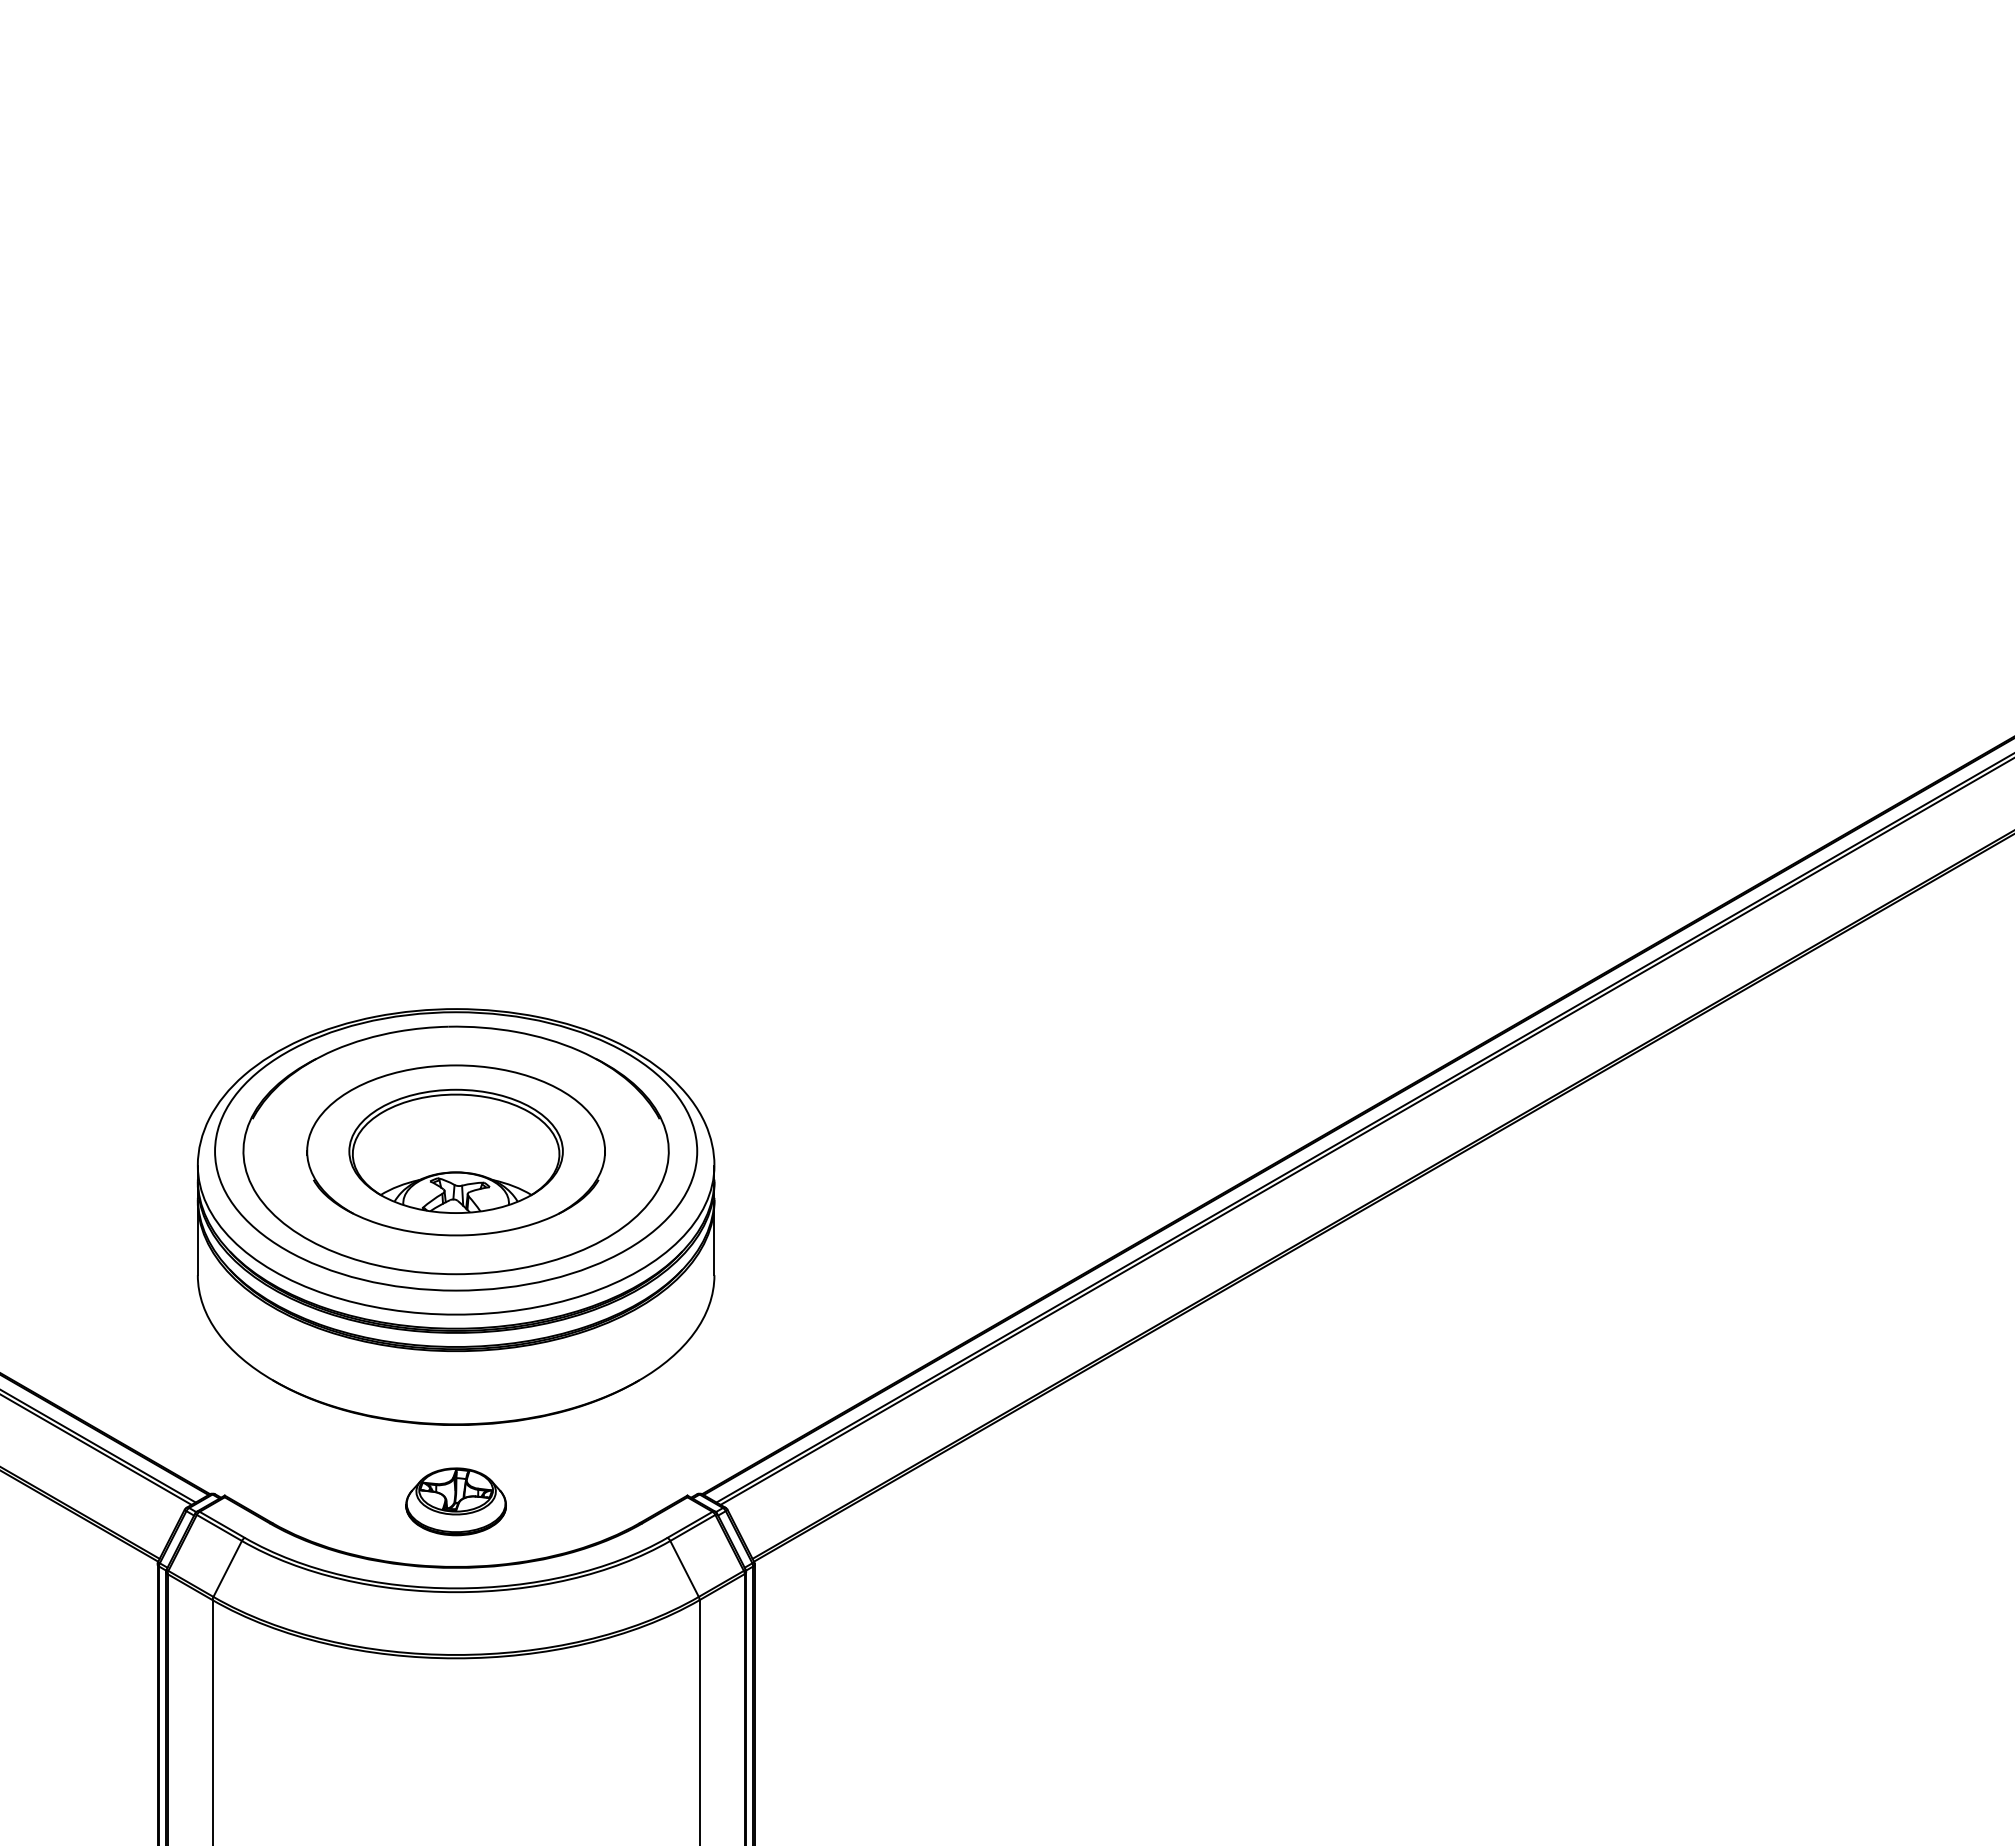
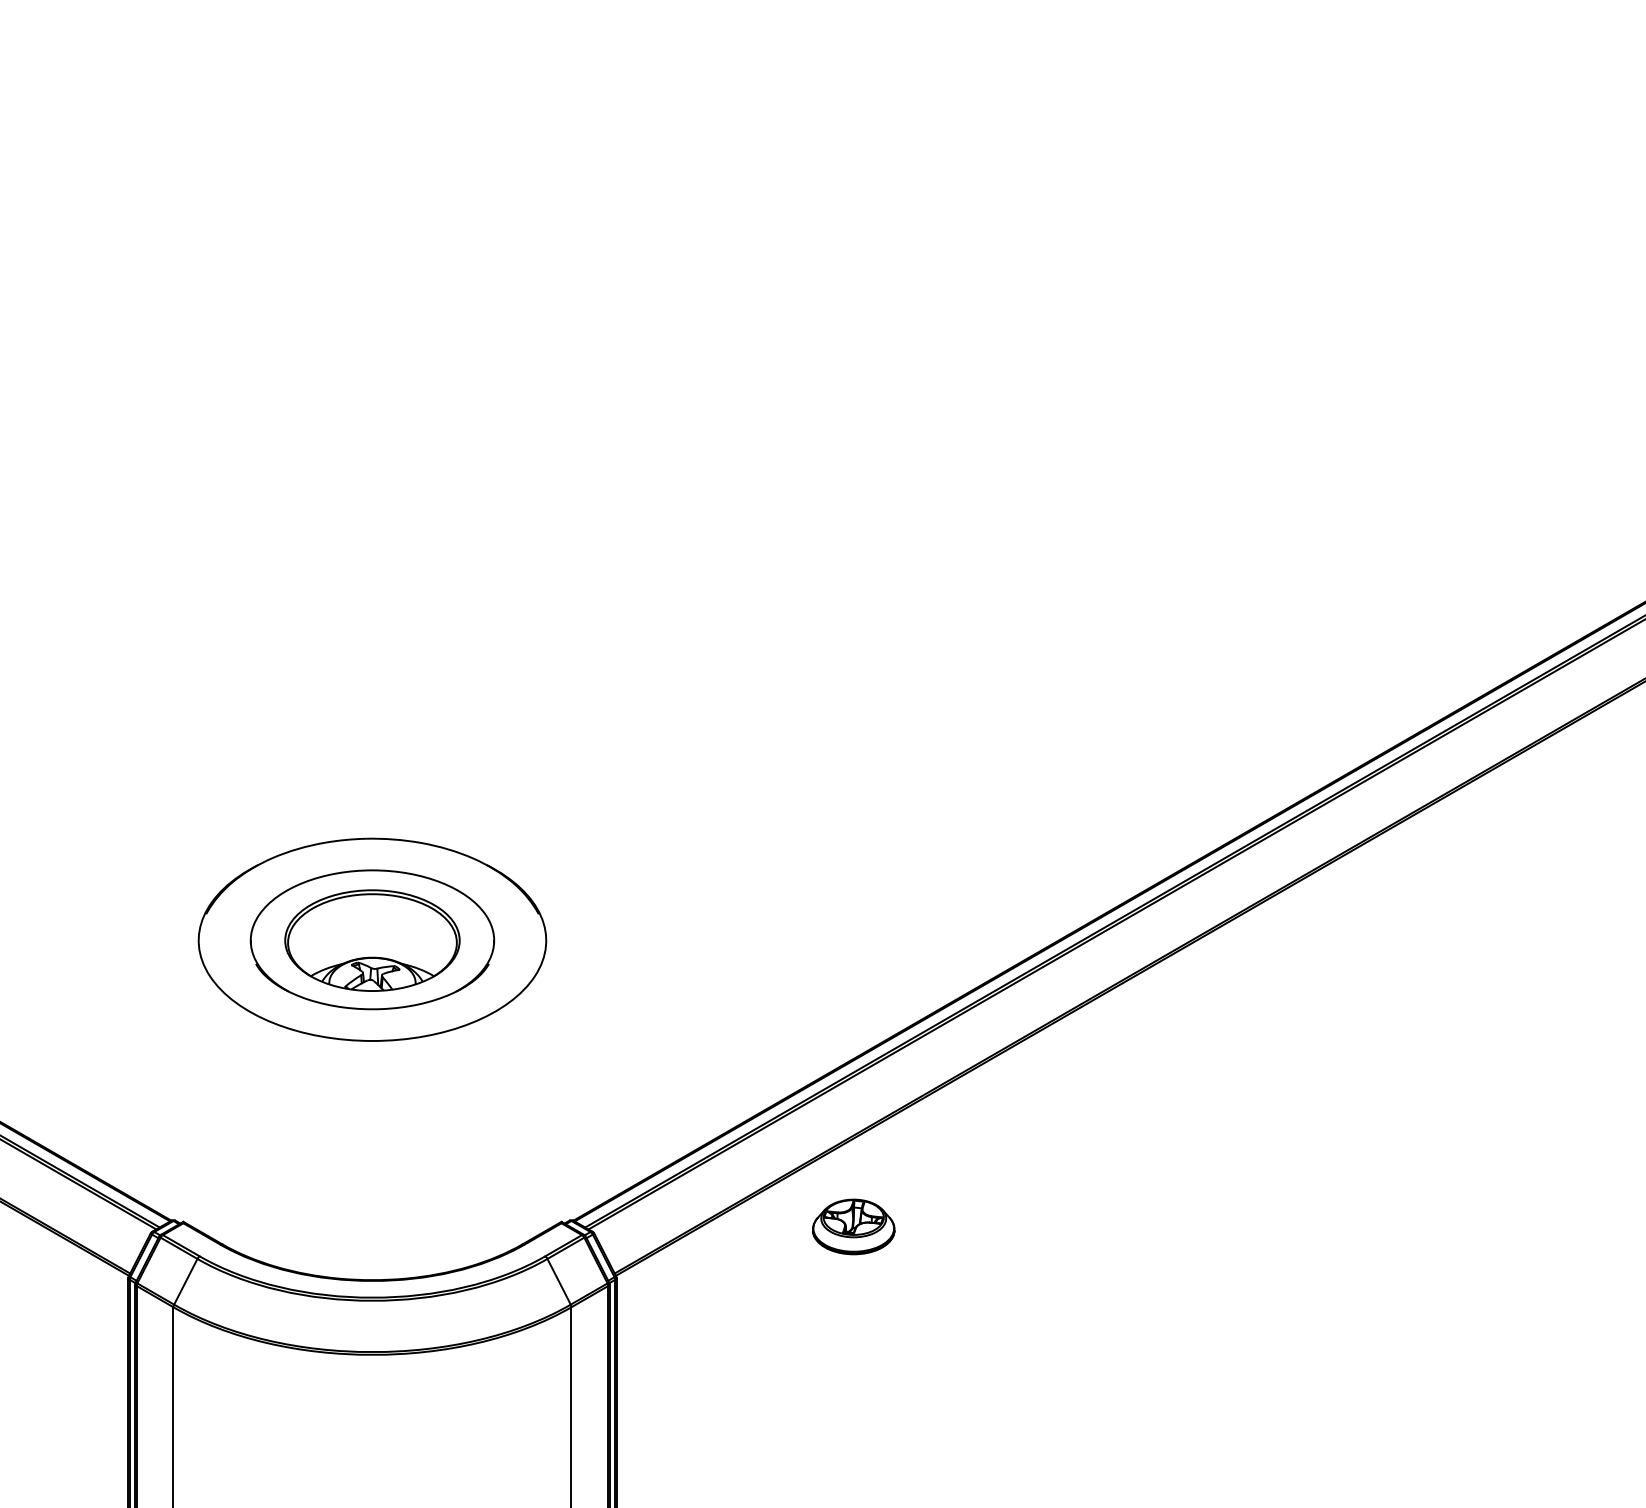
part: (455, 1216) -> (371, 993), removed
part: (455, 1501) -> (853, 1226), moved

